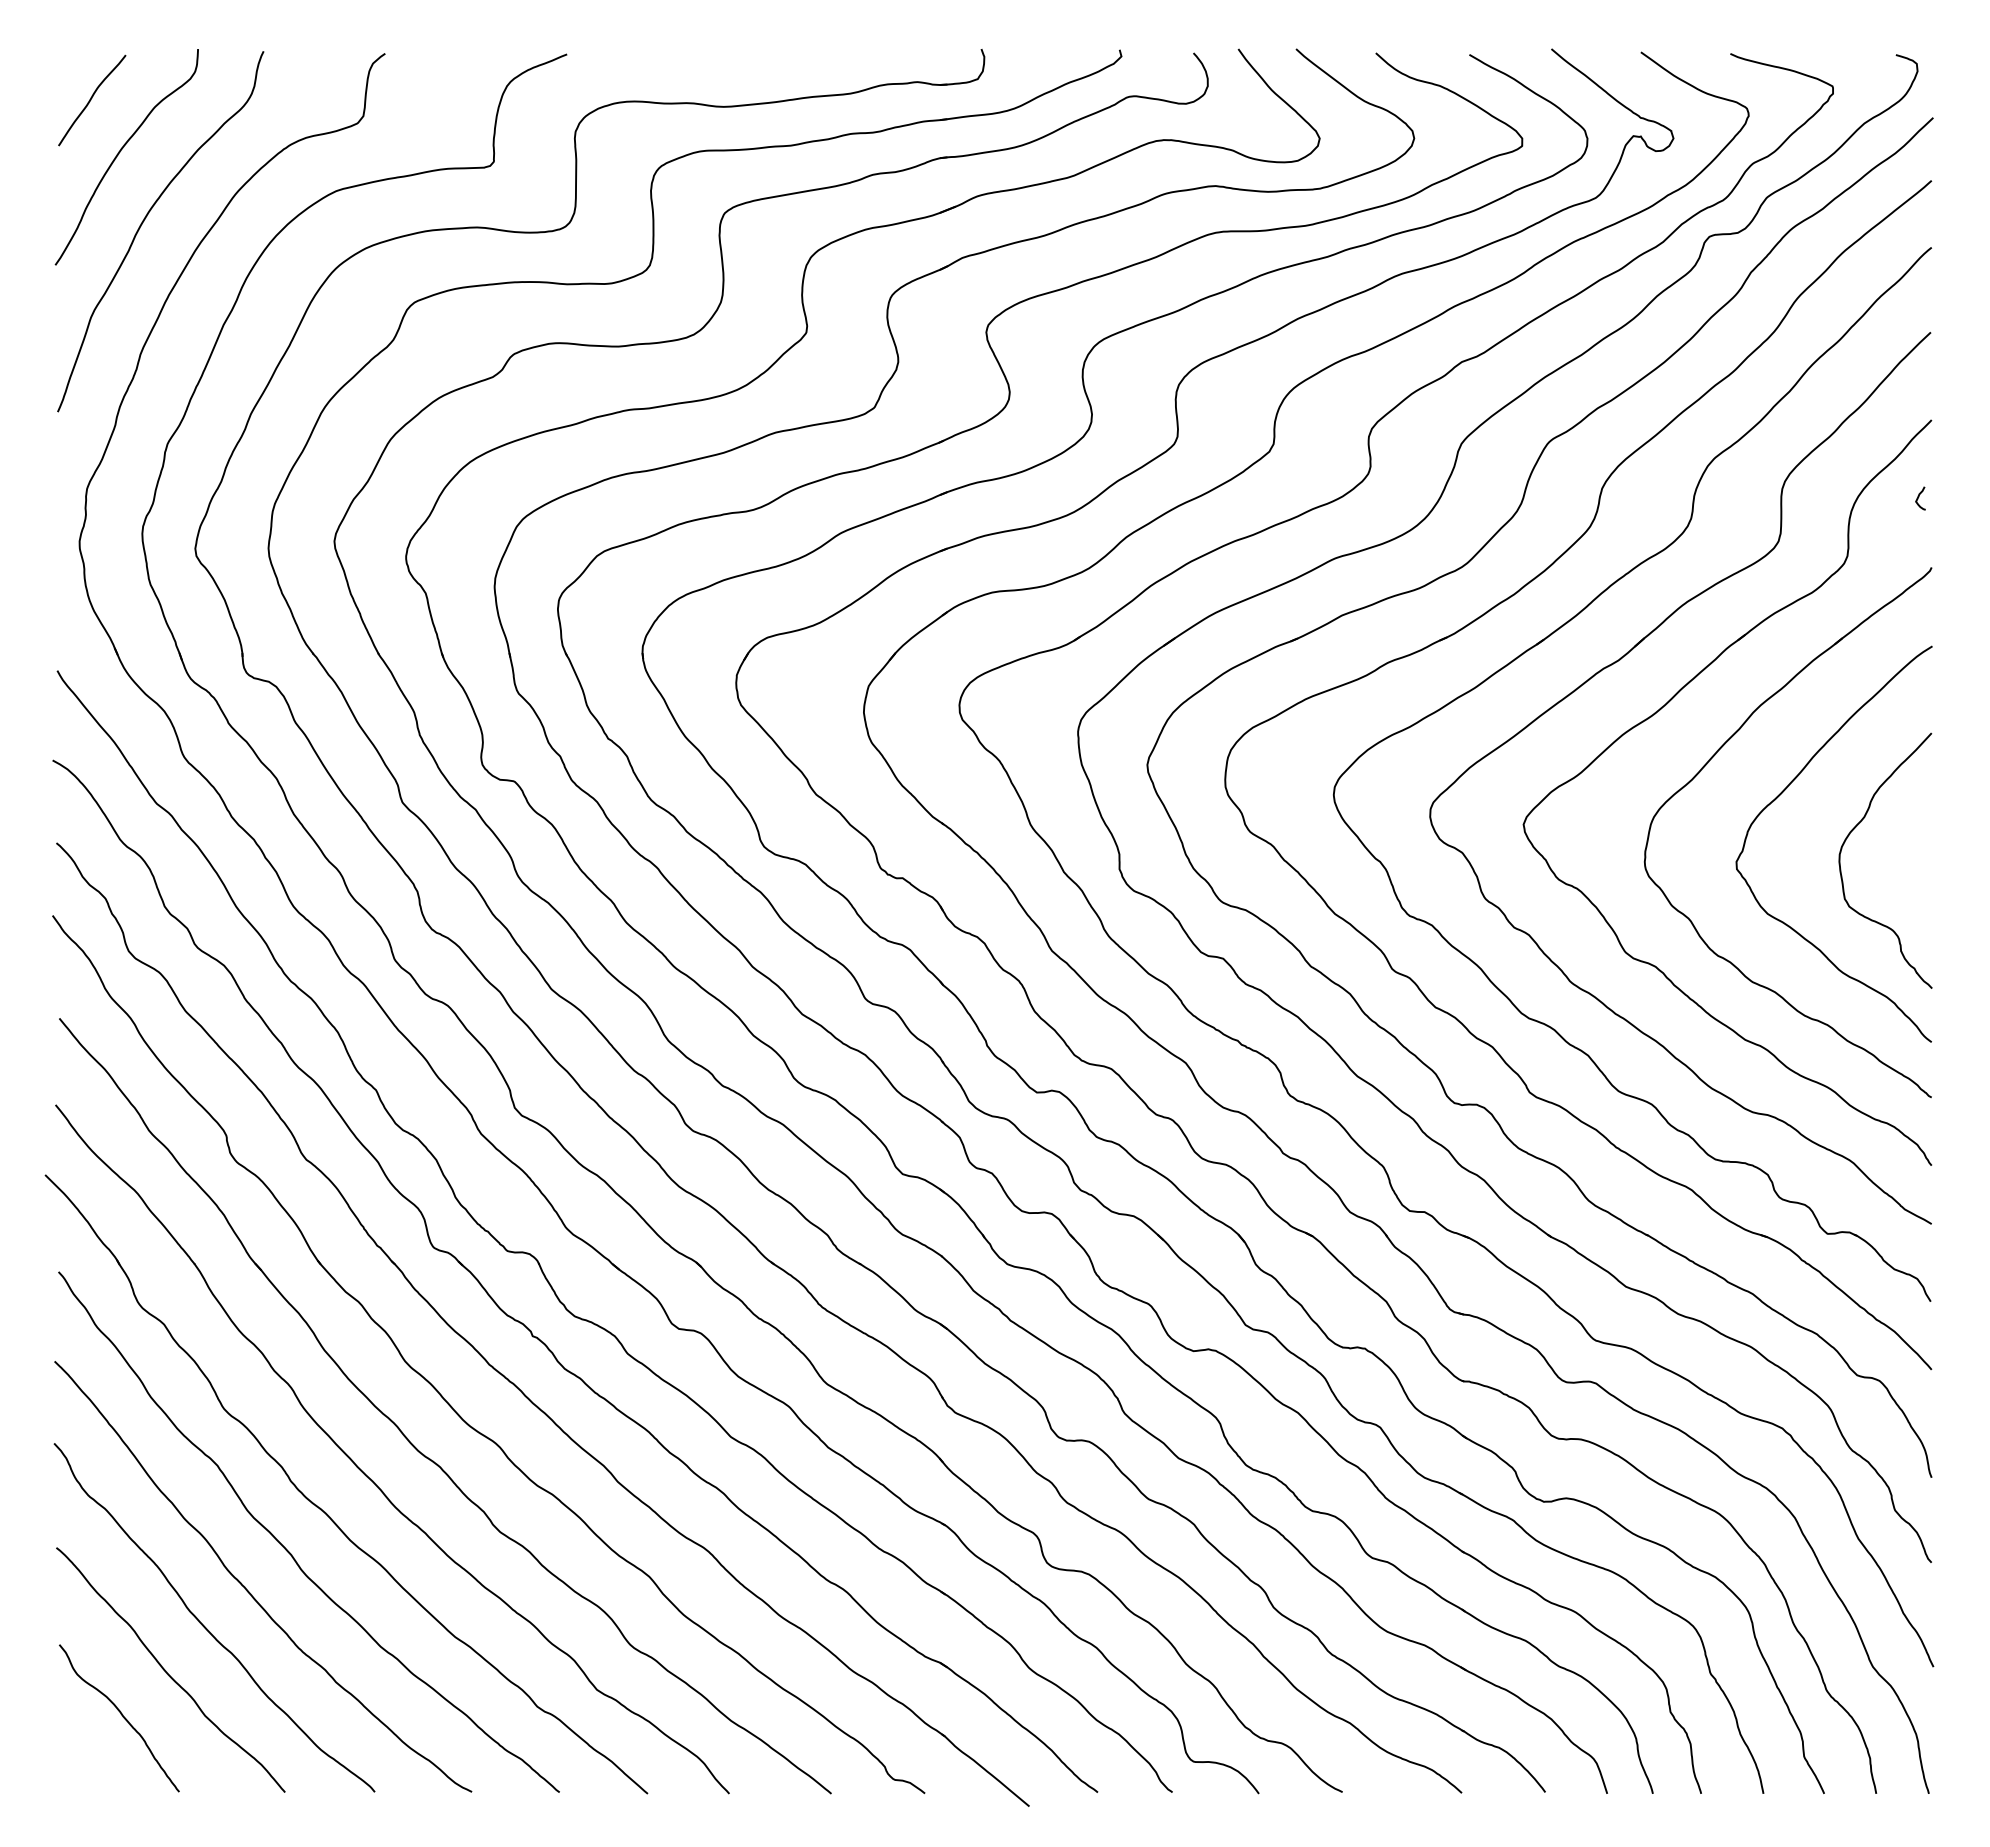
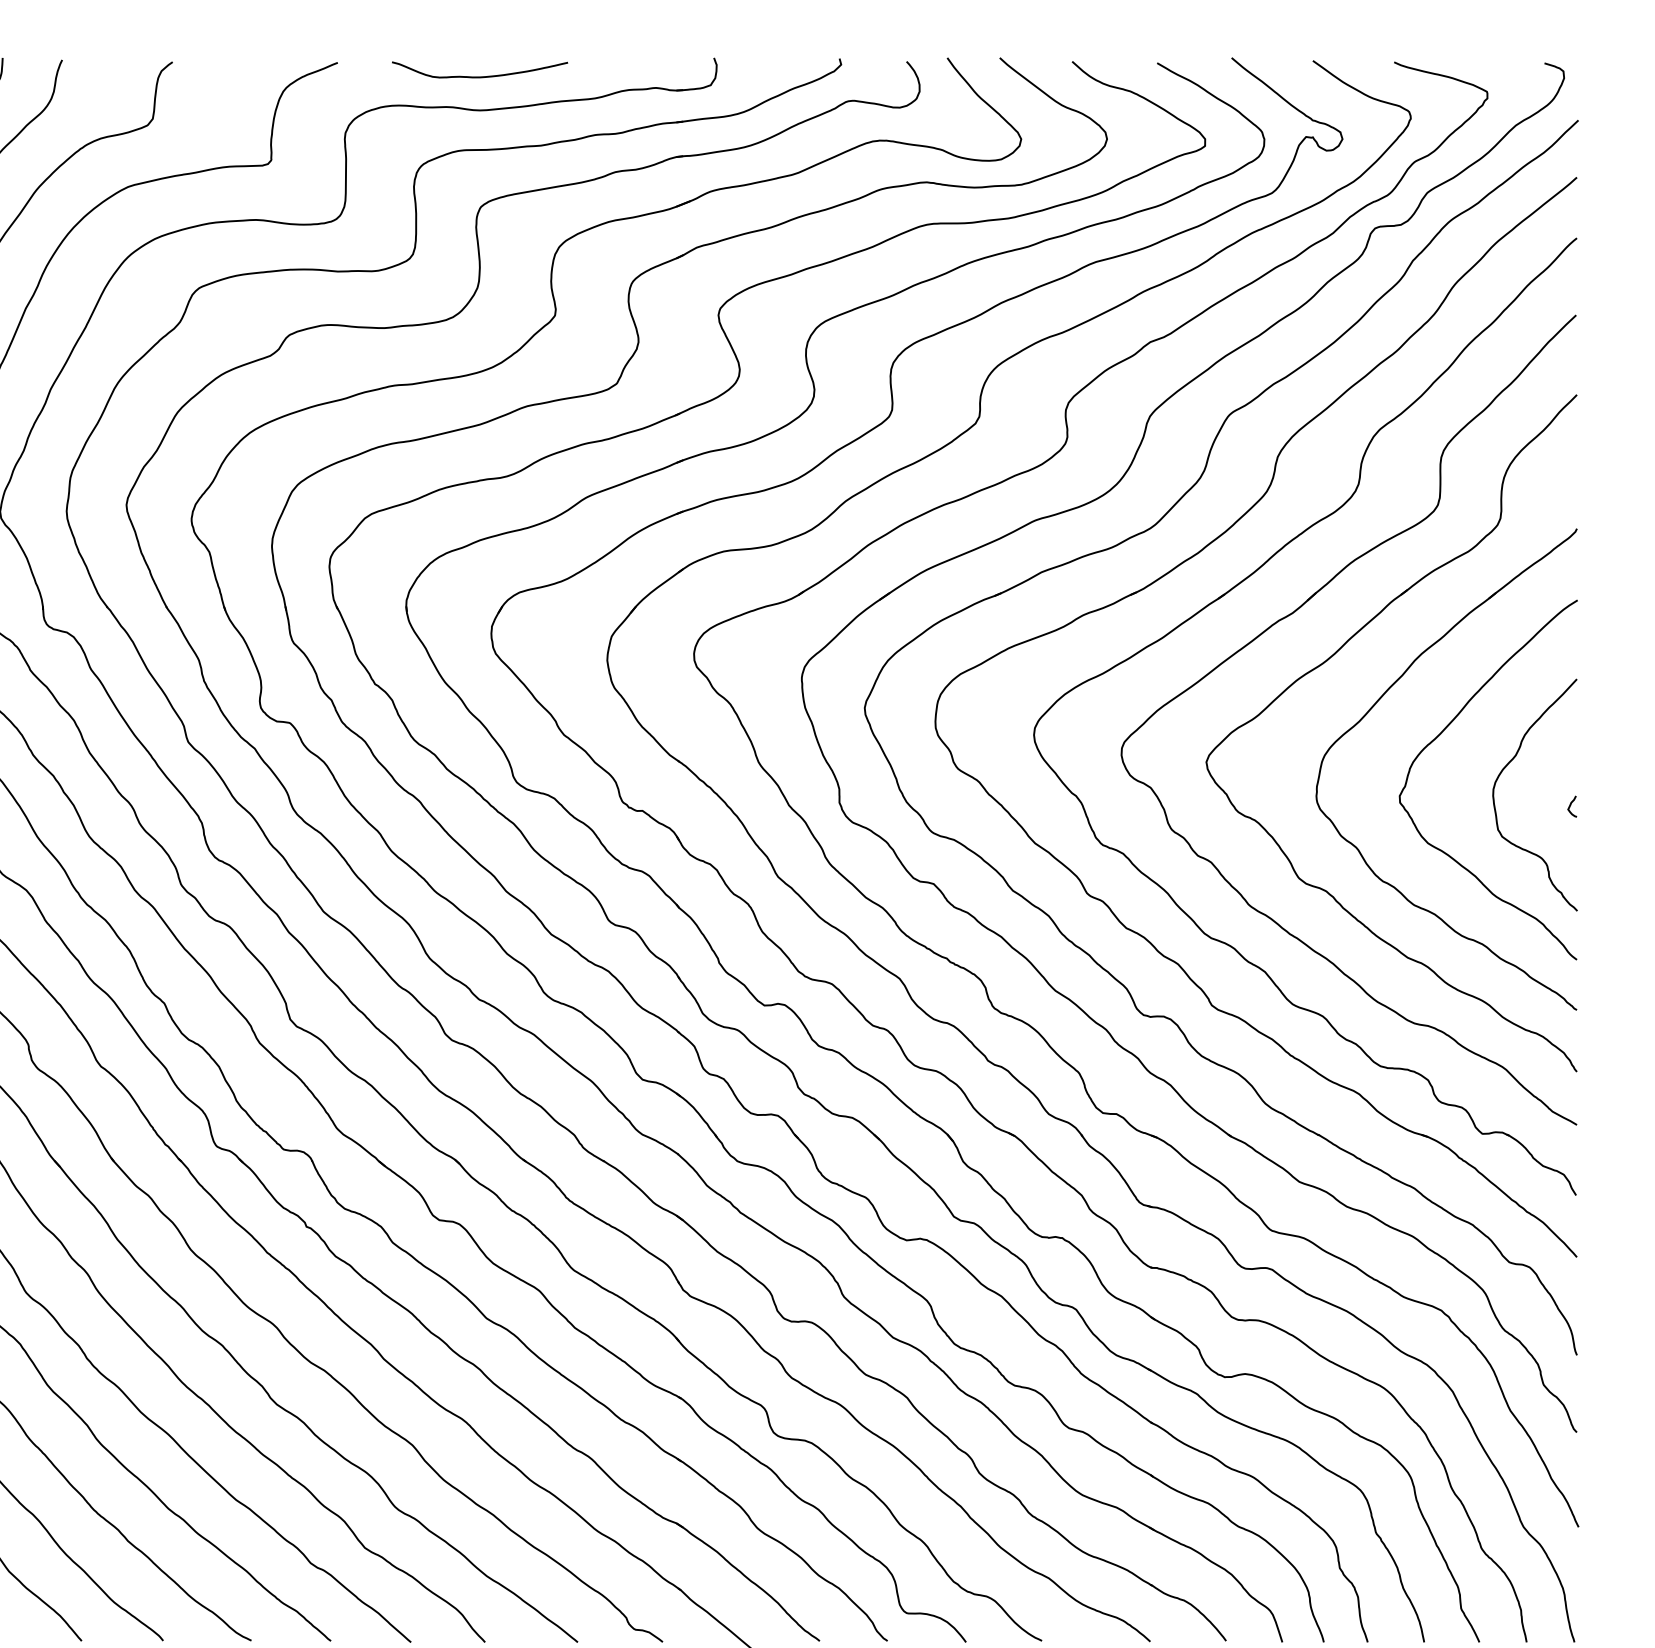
curve: (723, 69) -> (479, 76), added
curve: (1919, 497) -> (1571, 805), moved

